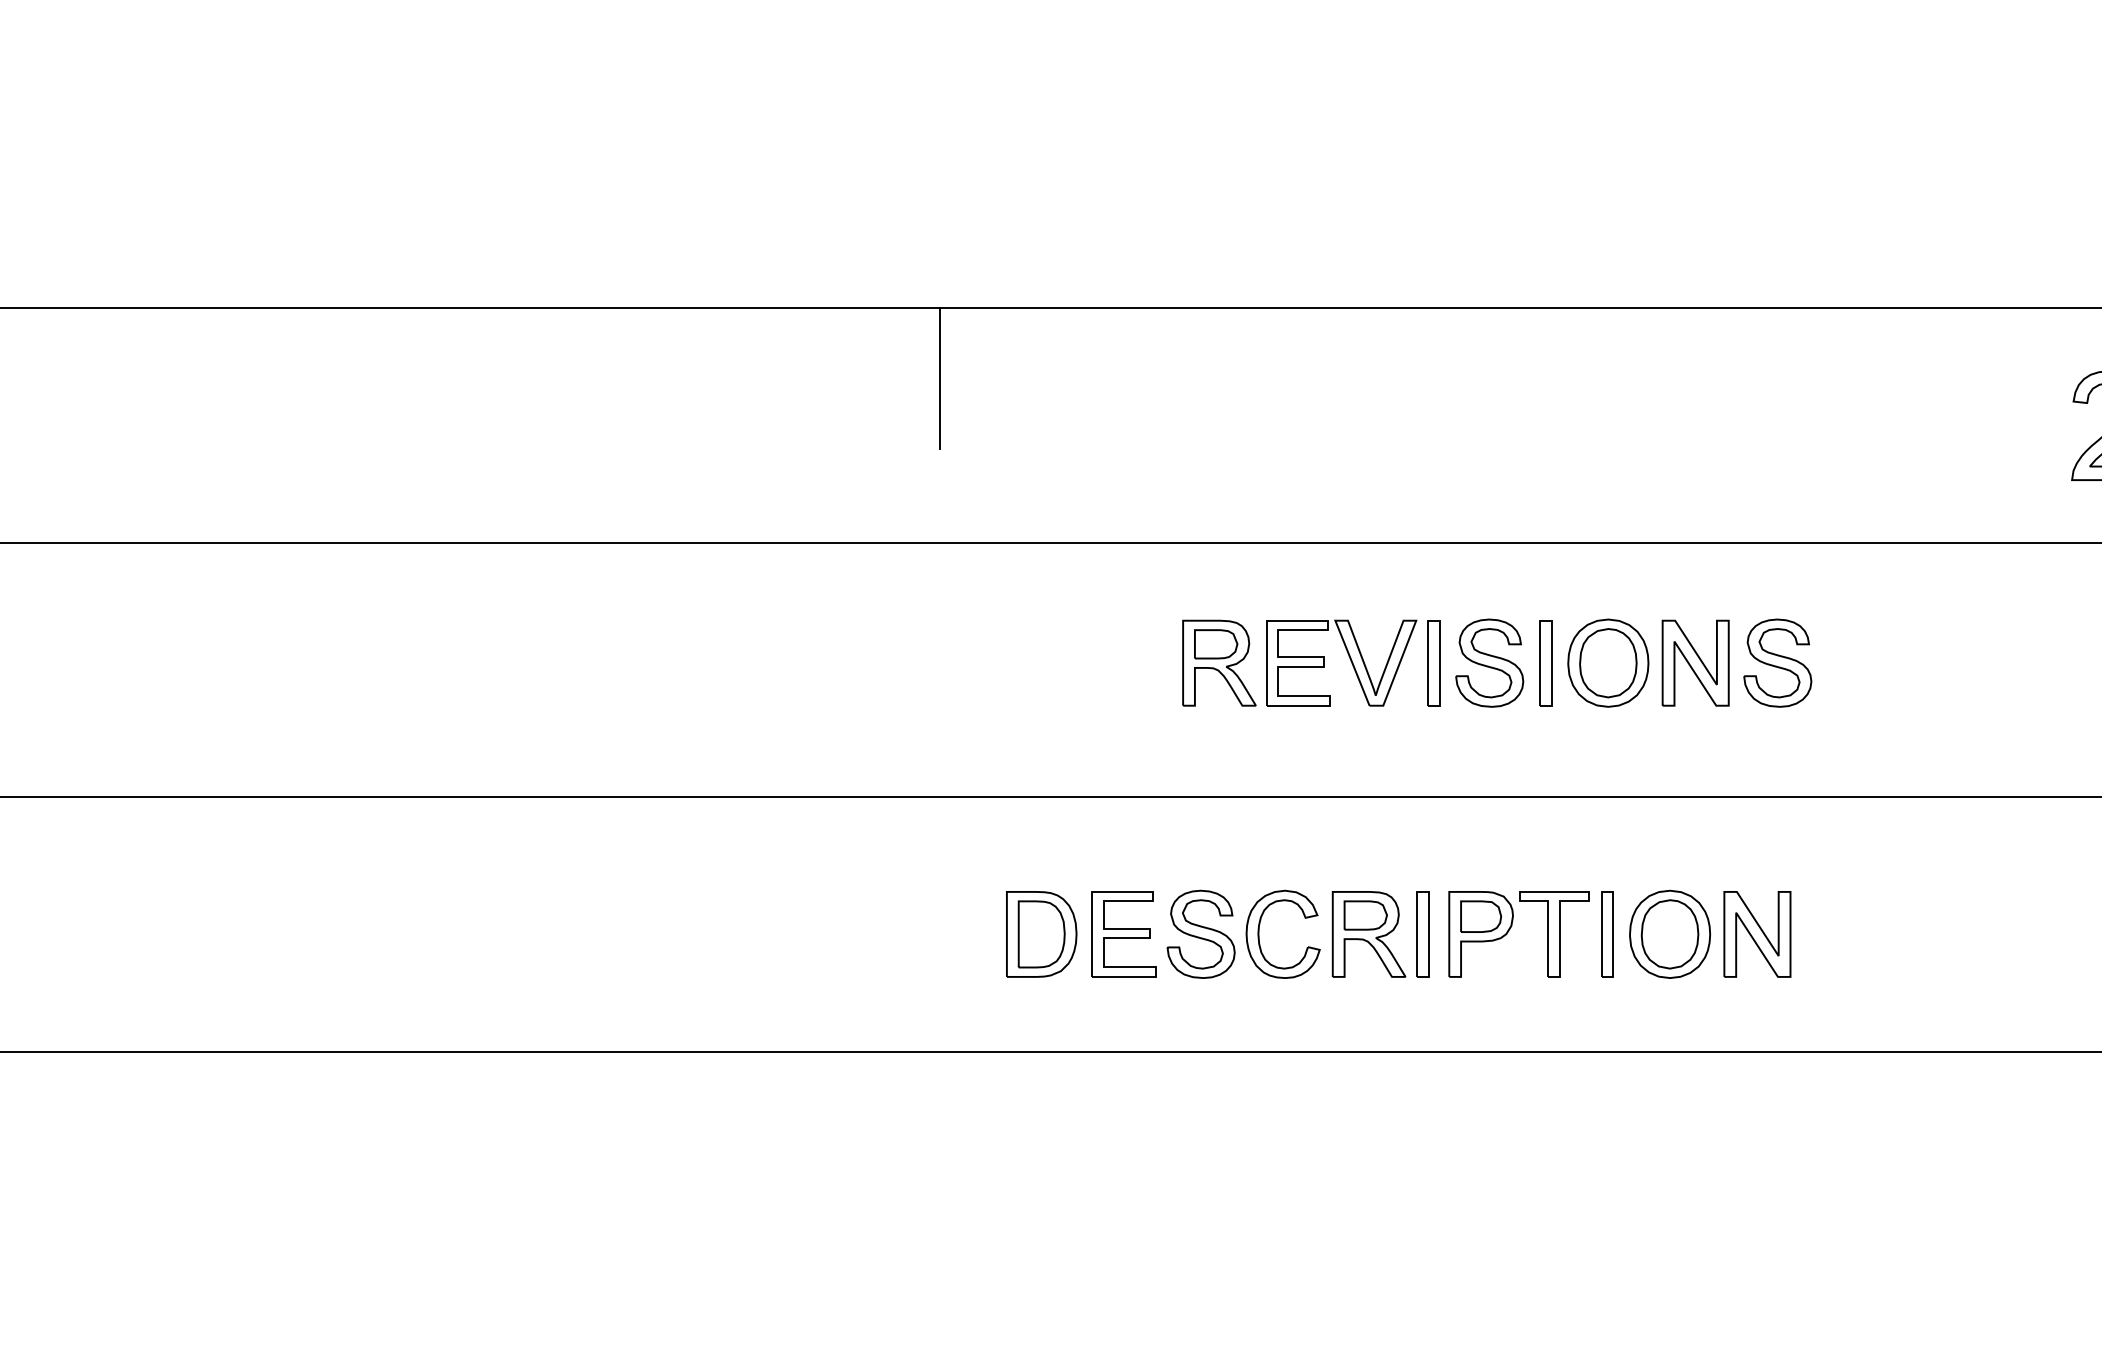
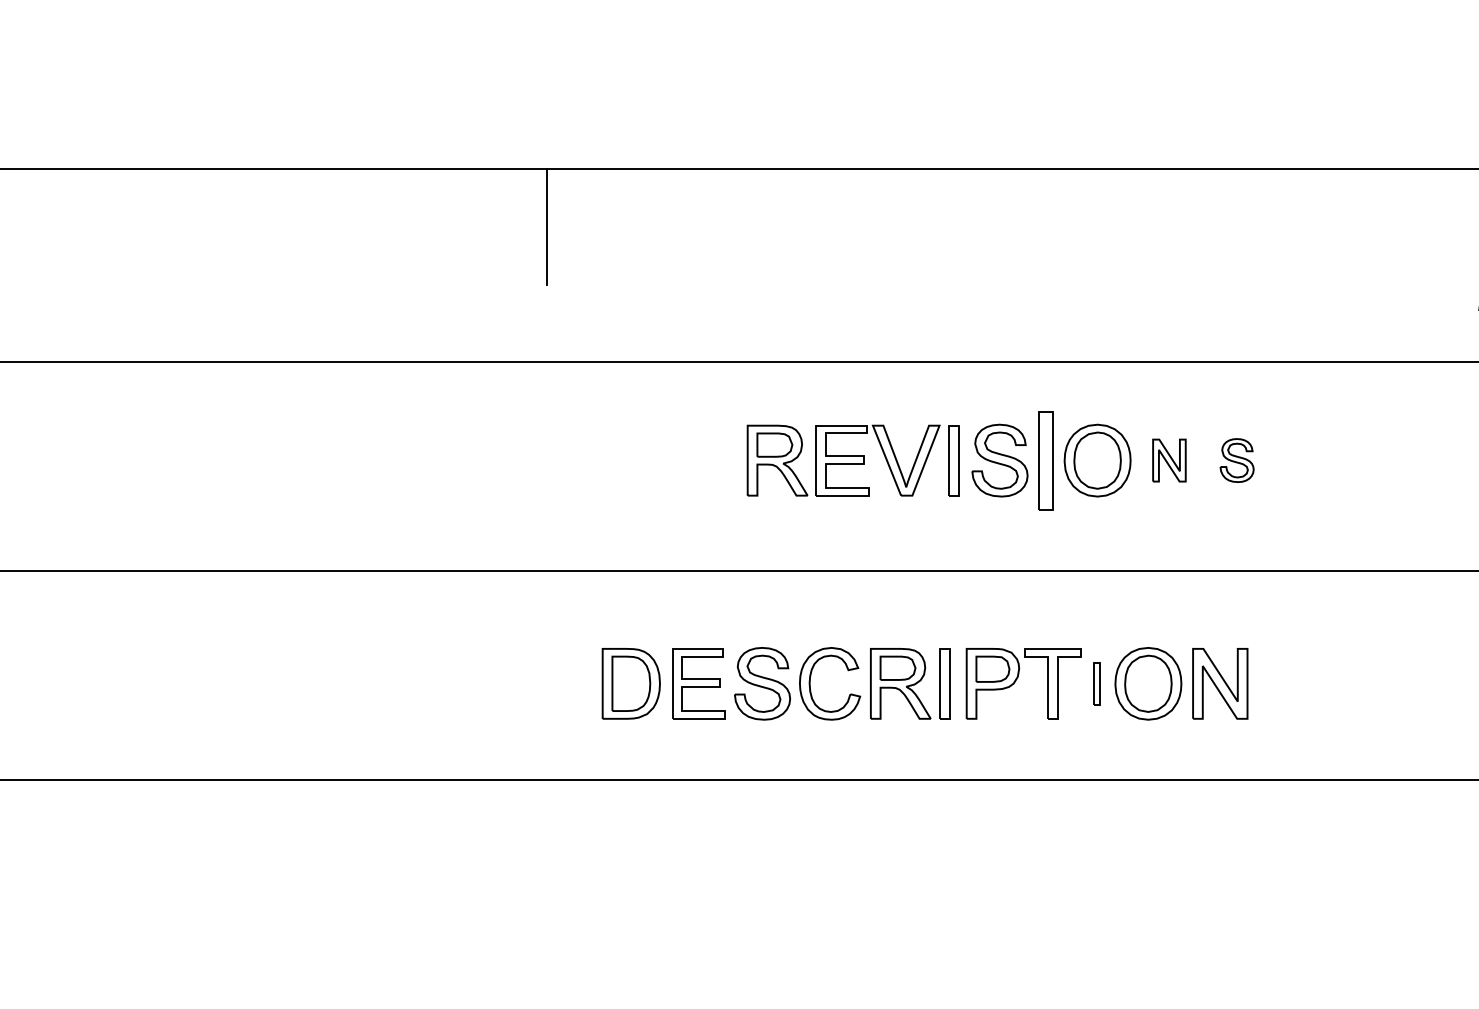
part: (1695, 662) -> (1169, 460), size x0.6
part: (1777, 662) -> (1236, 460), size x0.6
part: (1545, 663) -> (1045, 460), size x1.4
part: (1607, 934) -> (1096, 683), size x0.6

